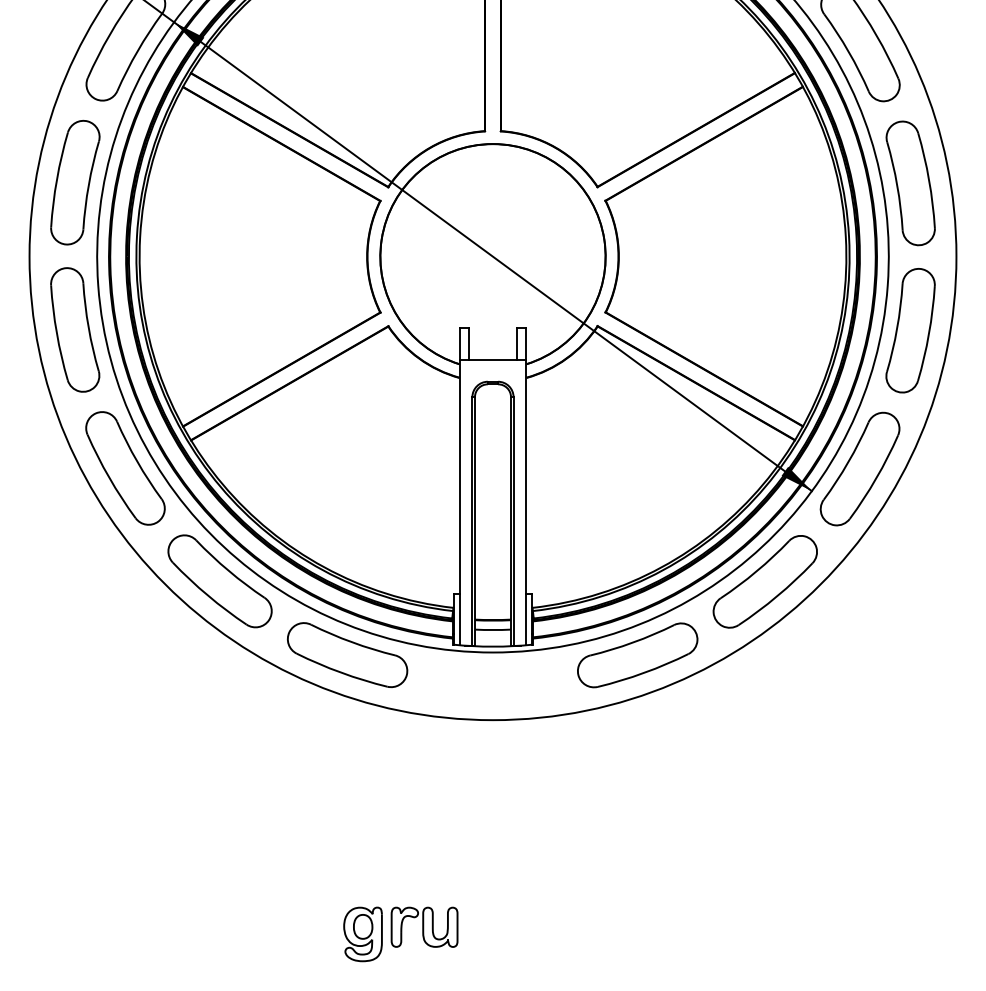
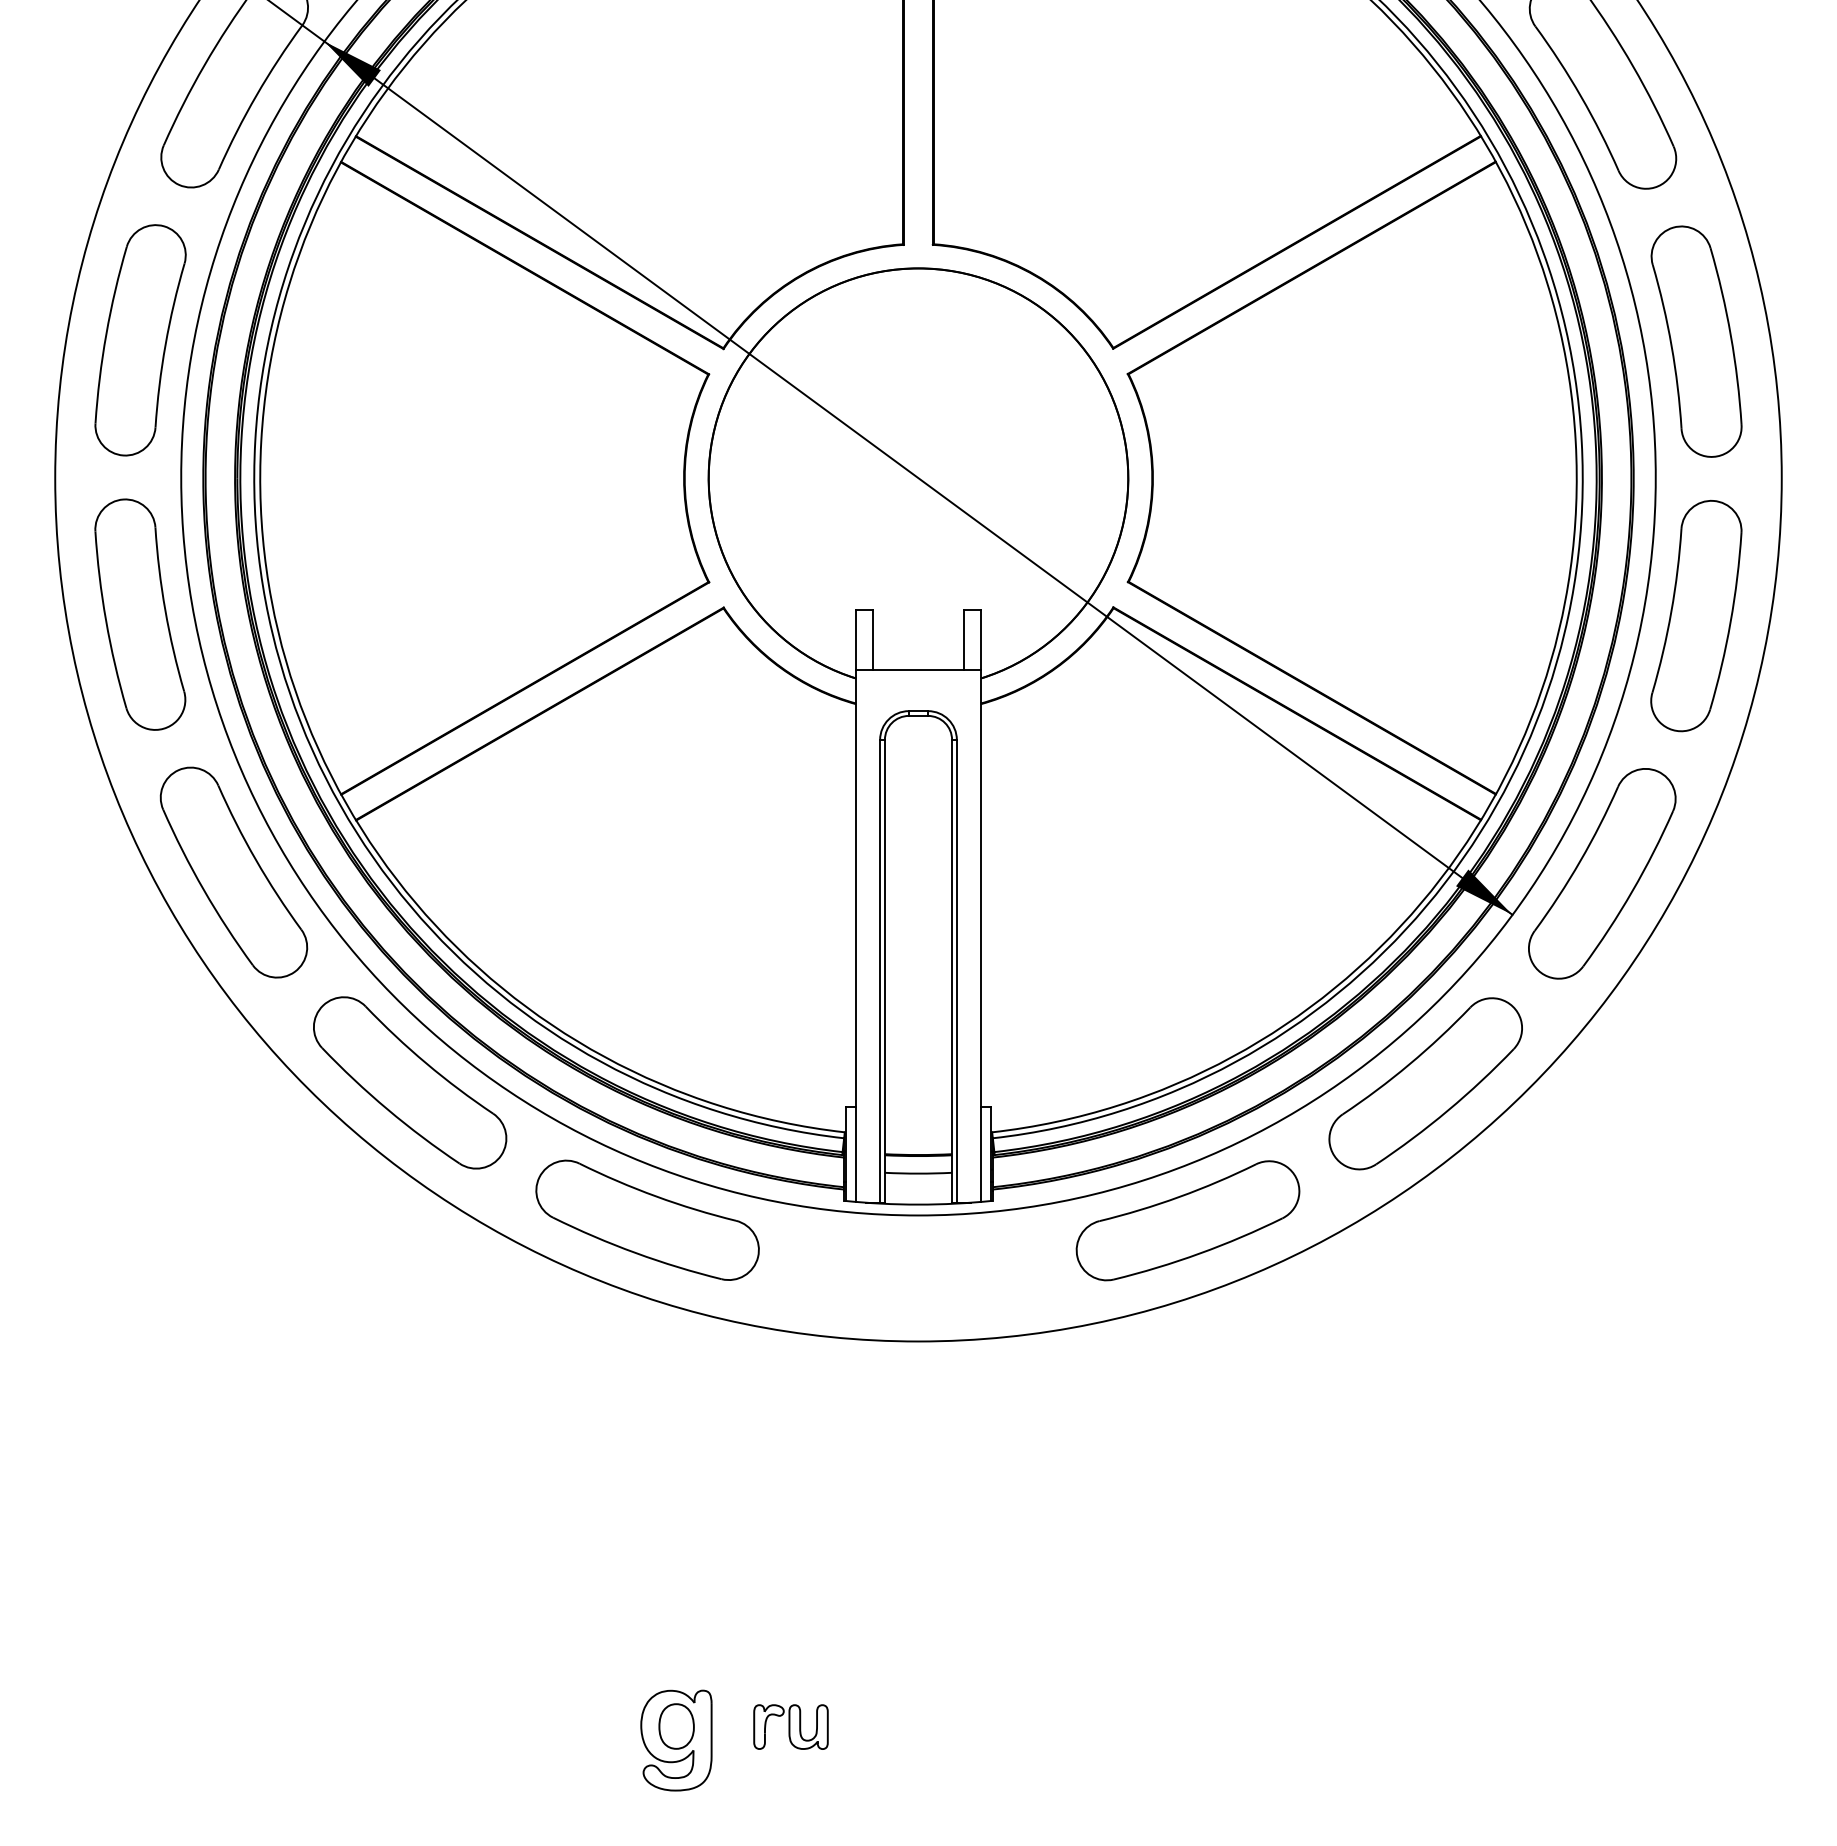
part: (424, 926) -> (790, 1725), size x0.6

